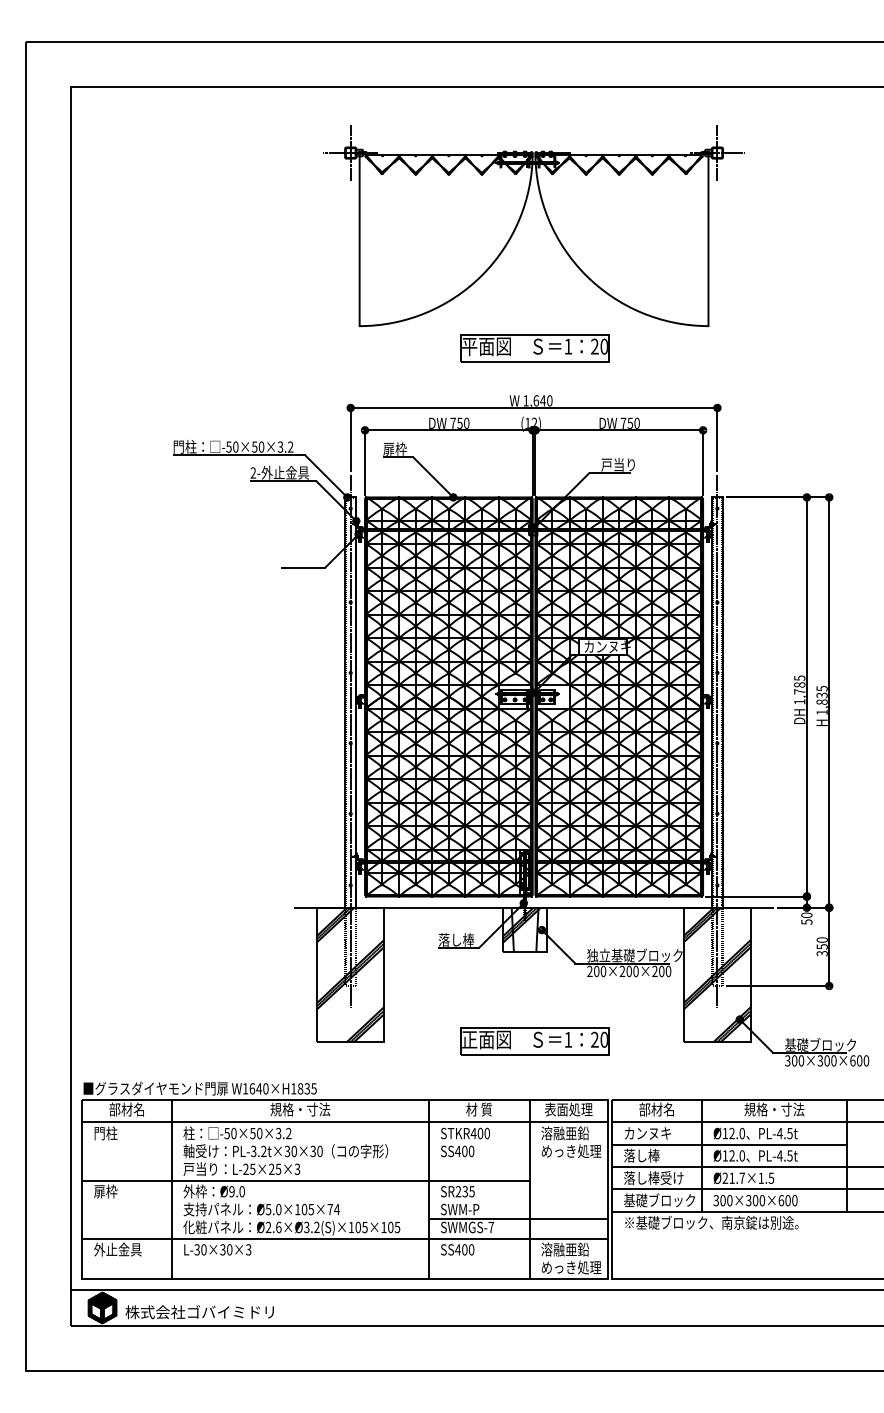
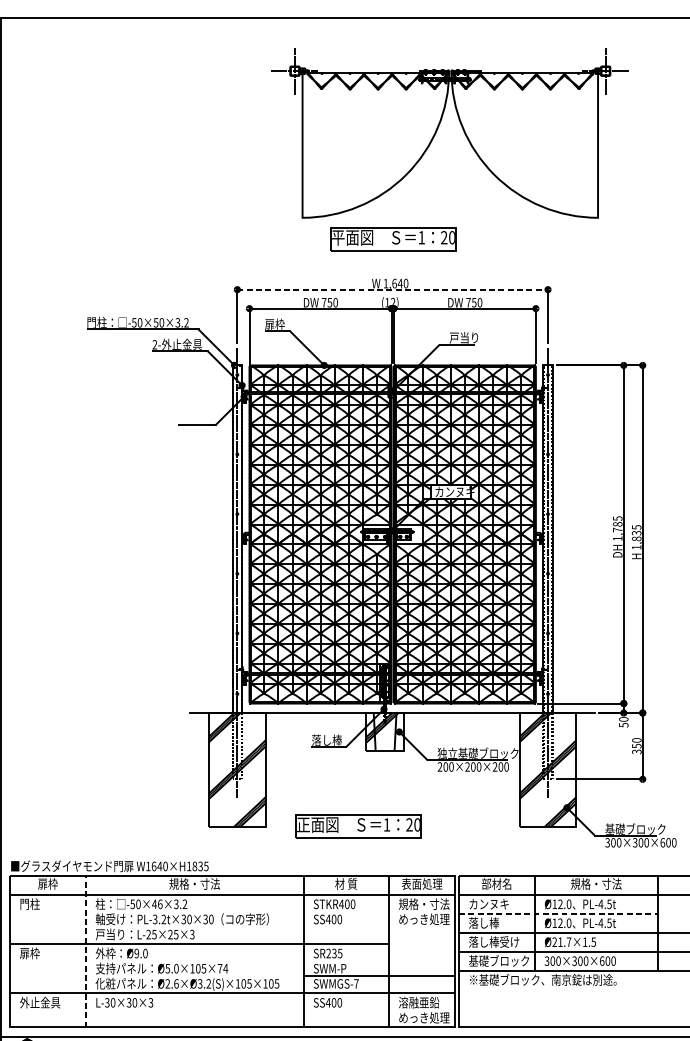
part: (520, 219) -> (438, 127), moved
line: (534, 407) -> (393, 289), solid -> dashed
part: (534, 1041) -> (358, 826), moved
text: (126, 1109) -> (47, 883), 部材名 -> 扉枠
text: (255, 1133) -> (156, 904), -50×50×3.2 -> -50×46×3.2
text: (571, 1133) -> (424, 904), 溶融亜鉛 -> 規格・寸法
line: (730, 1144) -> (559, 913), solid -> dashed
line: (171, 1188) -> (85, 950), solid -> dashed

